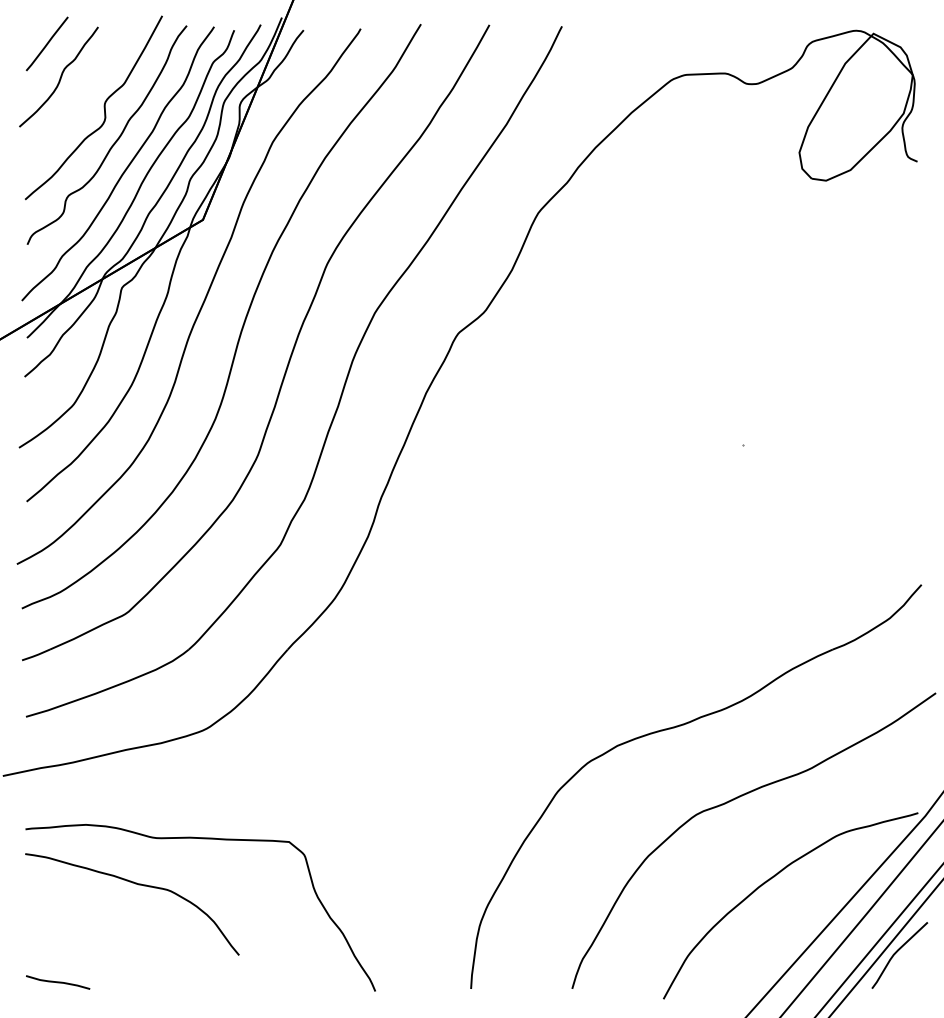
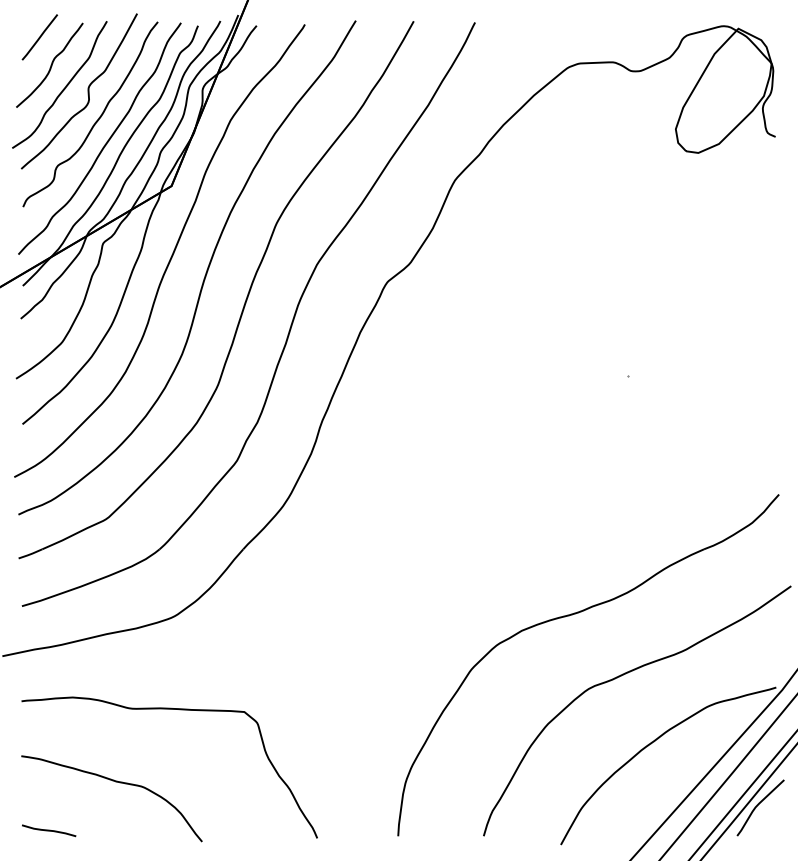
curve: (75, 104) -> (63, 88), added
curve: (136, 885) -> (115, 782), moved

